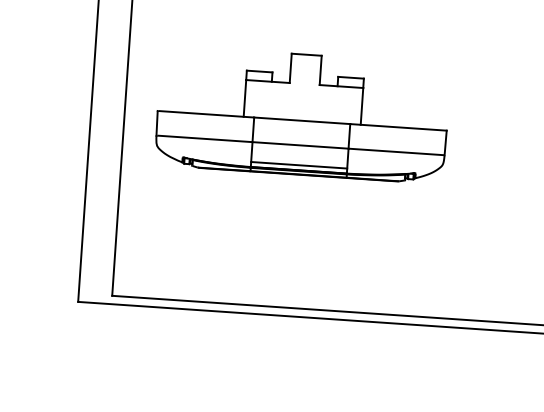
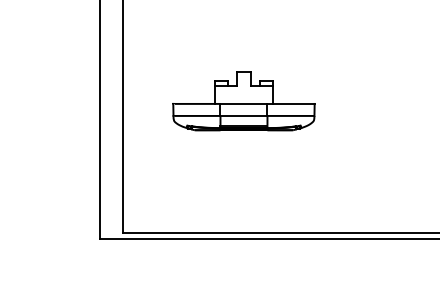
part: (301, 115) -> (243, 101), size x0.71

